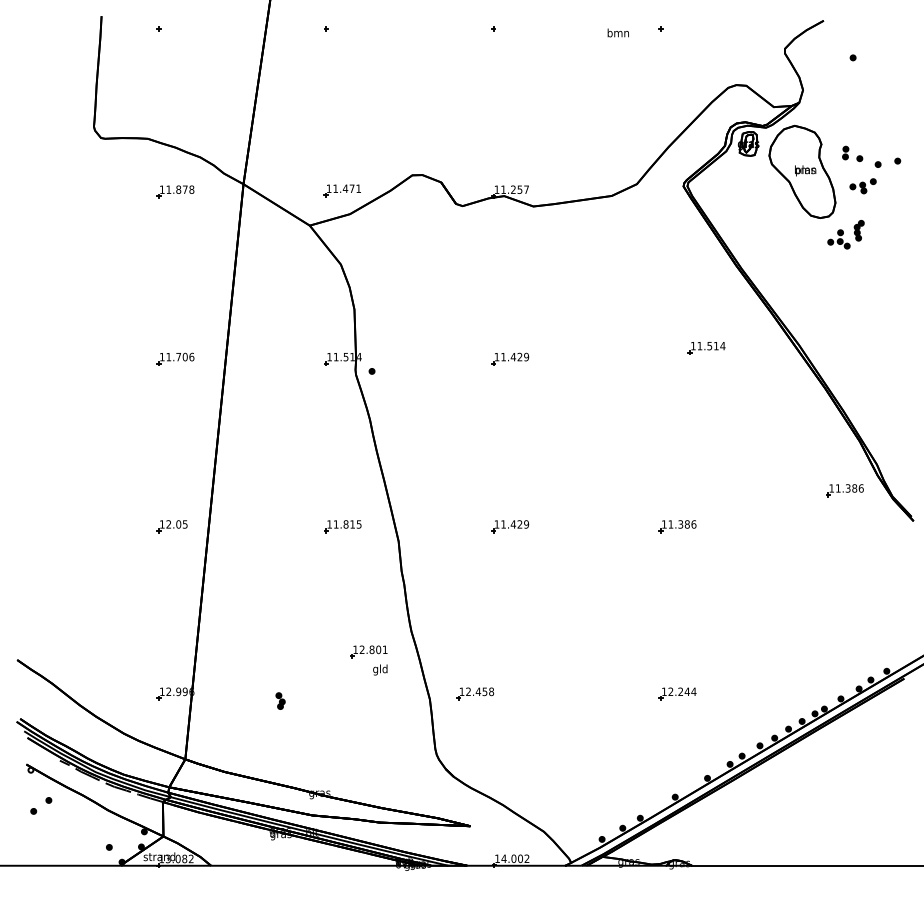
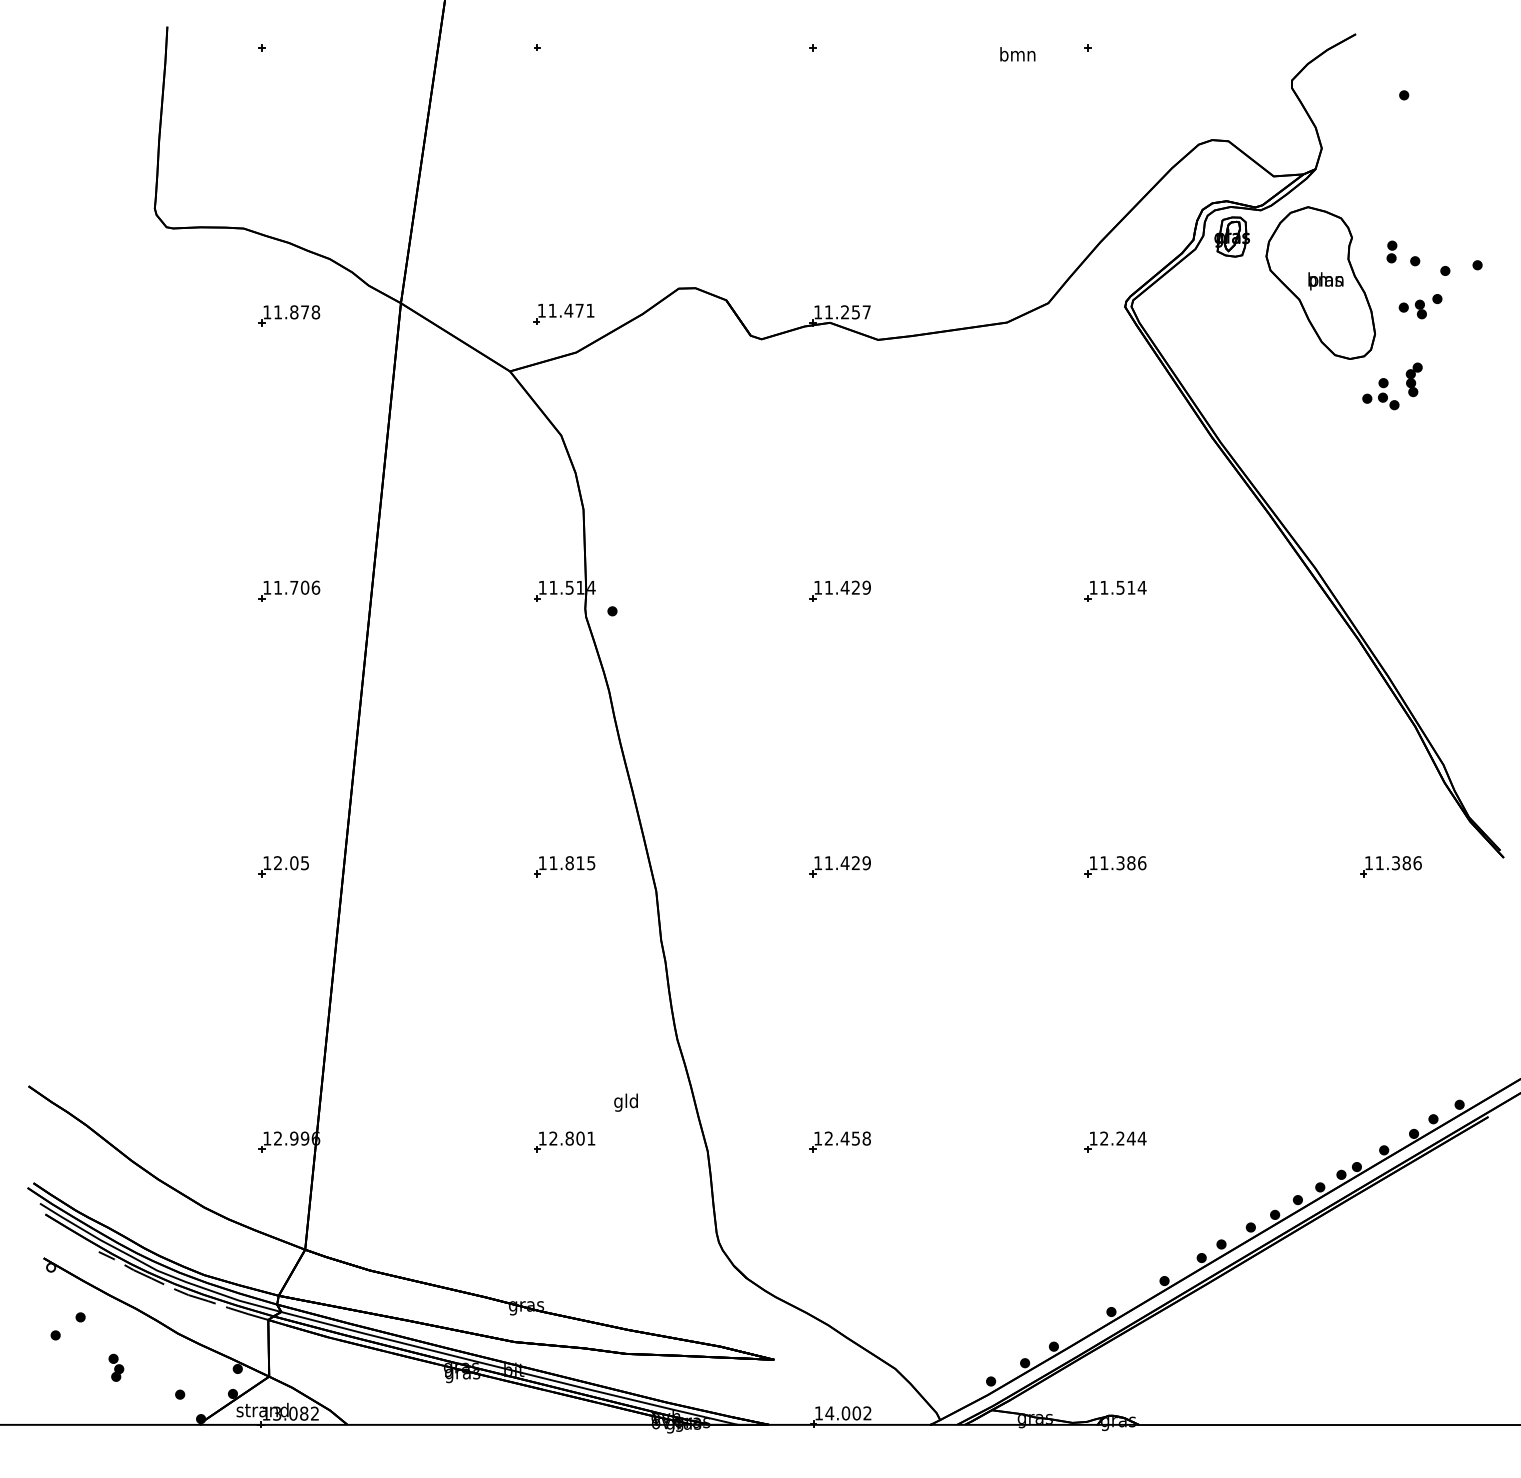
part: (706, 348) -> (1115, 591), moved
part: (844, 490) -> (1389, 866), moved
part: (368, 651) -> (563, 1141), moved
part: (475, 693) -> (840, 1141), moved
part: (280, 700) -> (116, 1366), moved

